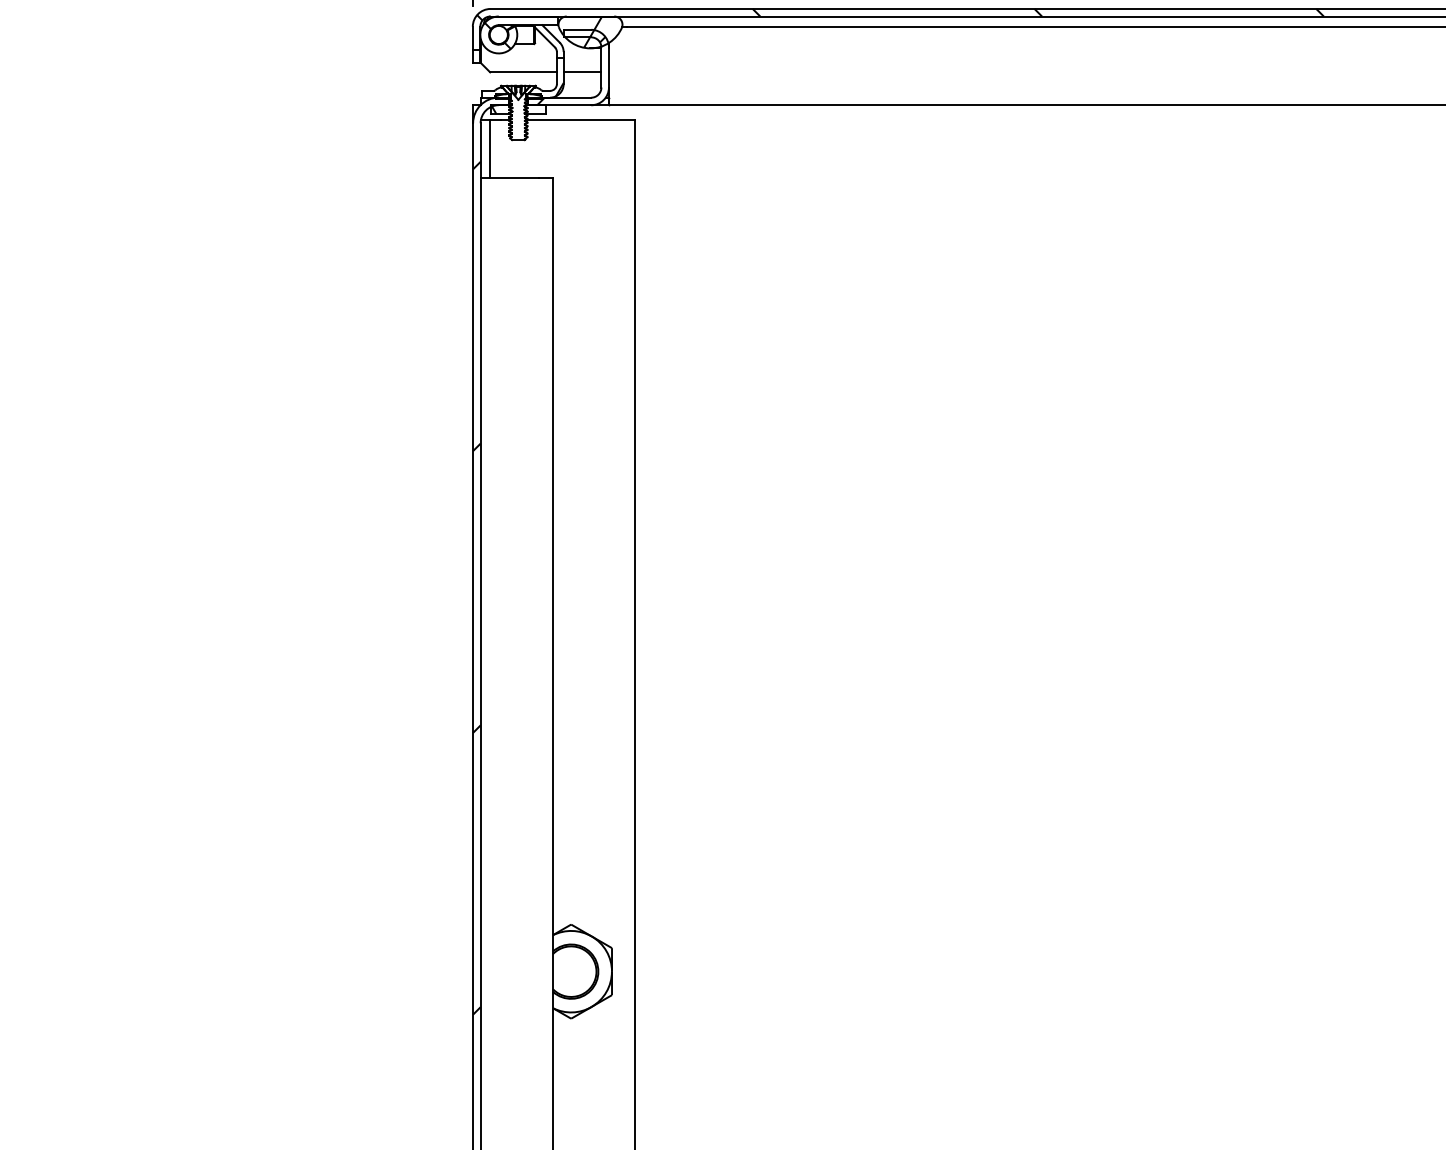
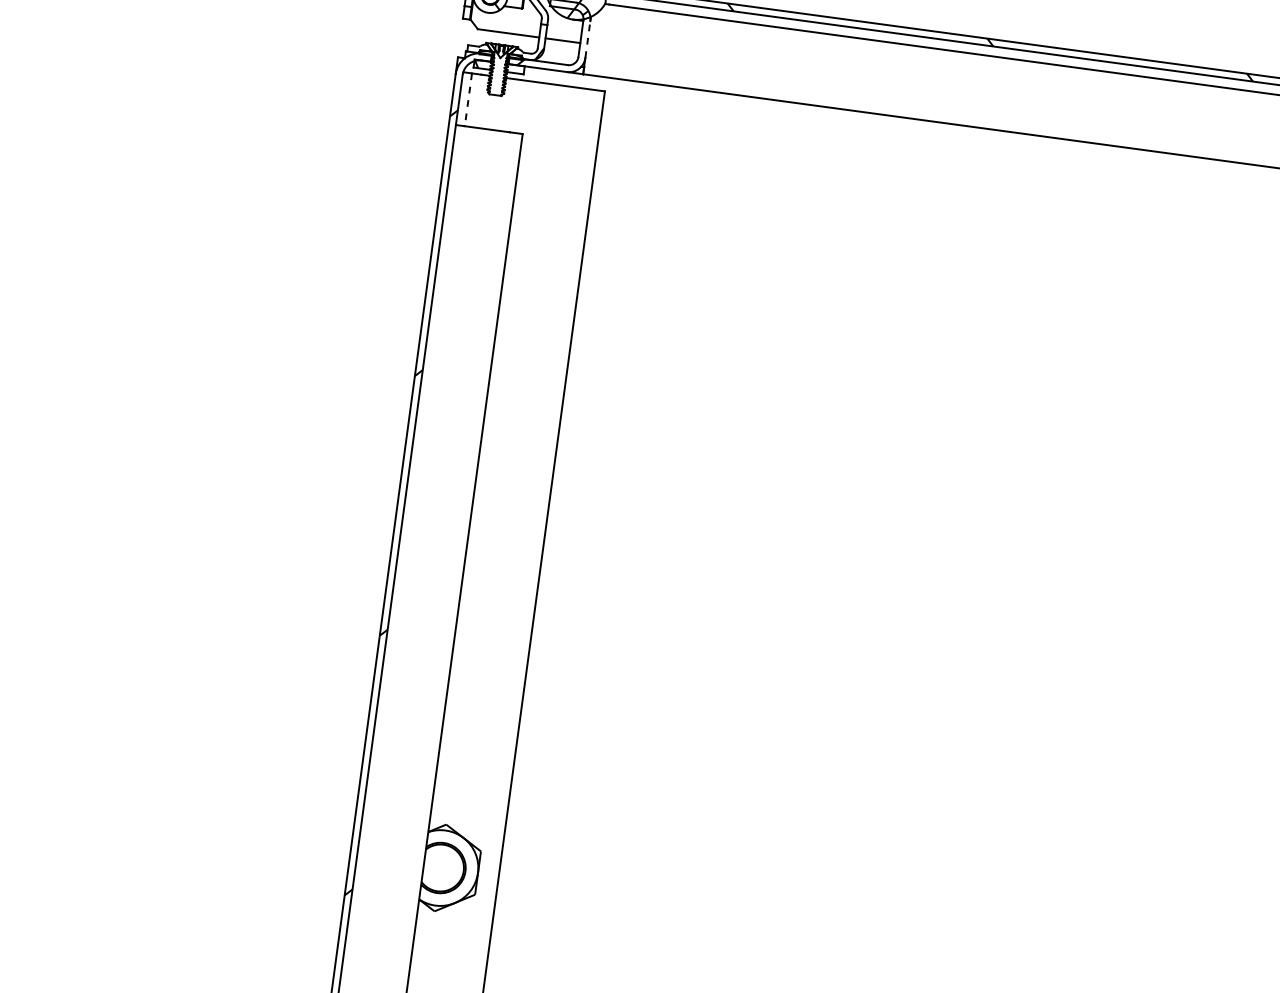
line: (608, 67) -> (587, 39), solid -> dashed
line: (490, 148) -> (468, 99), solid -> dashed

